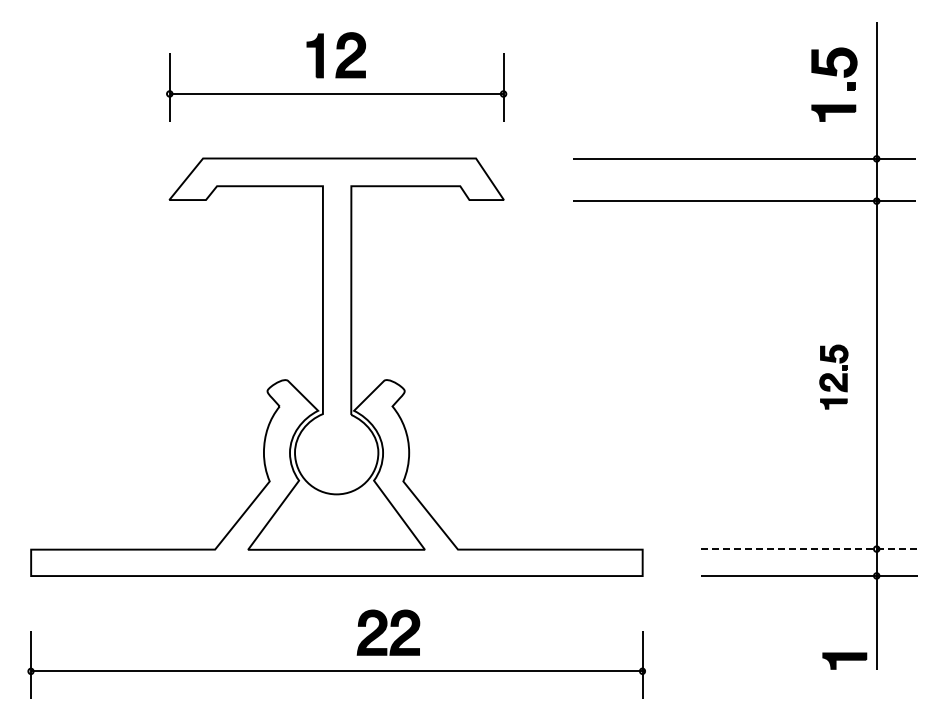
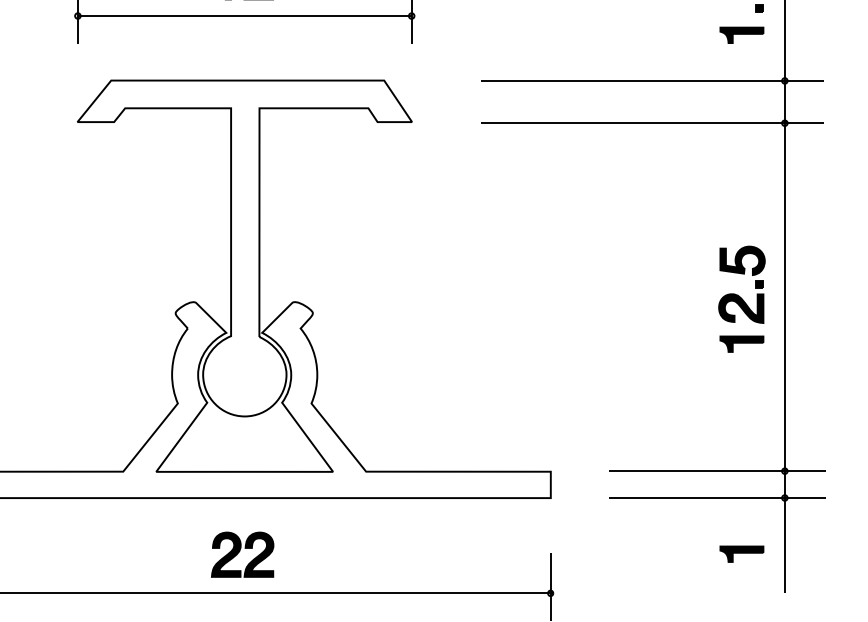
part: (833, 376) -> (741, 298), size x1.67
line: (809, 549) -> (717, 471), dashed -> solid
part: (388, 632) -> (242, 554), moved
part: (844, 660) -> (741, 553), moved

